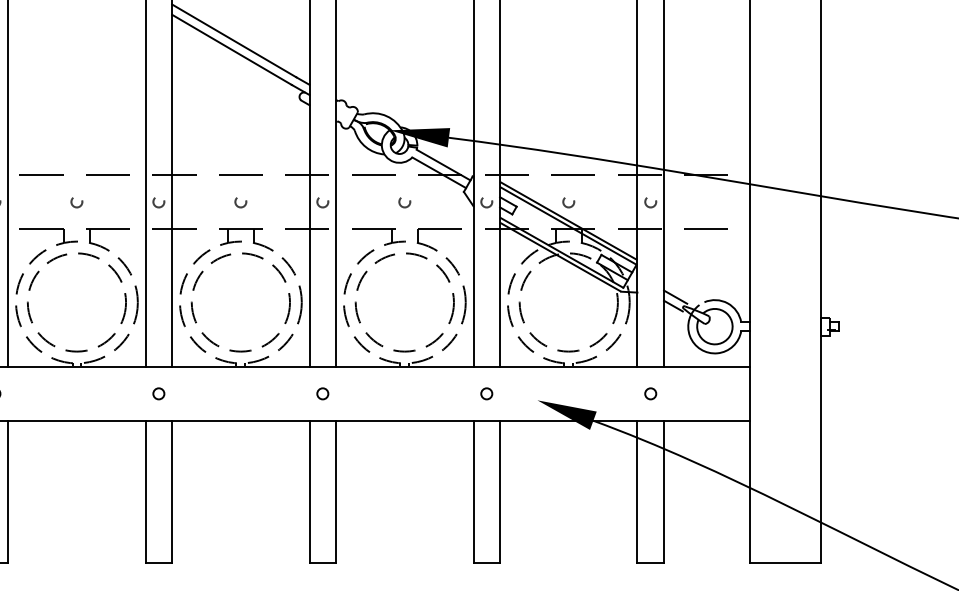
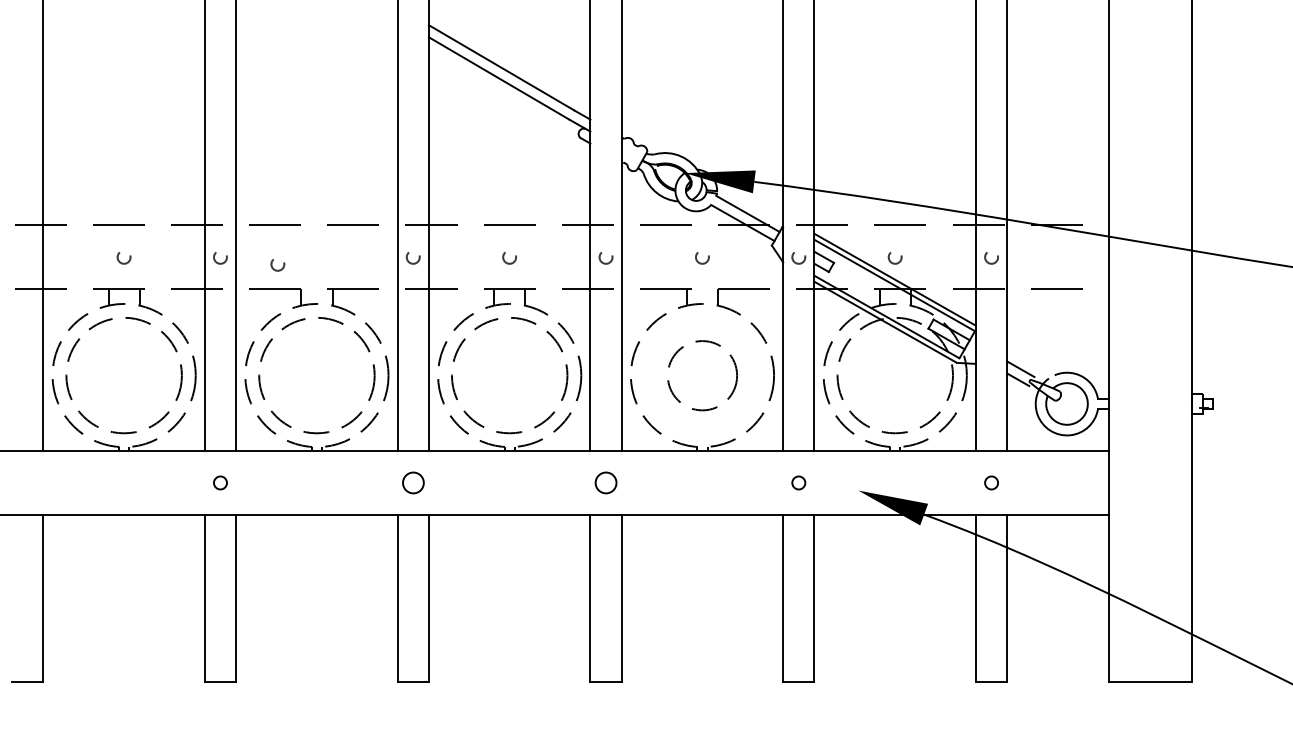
circle: (76, 202) -> (277, 265), moved
circle: (404, 302) -> (702, 375), size x0.6
circle: (158, 393) -> (412, 482), size x1.6
circle: (322, 393) -> (605, 482), size x1.6

